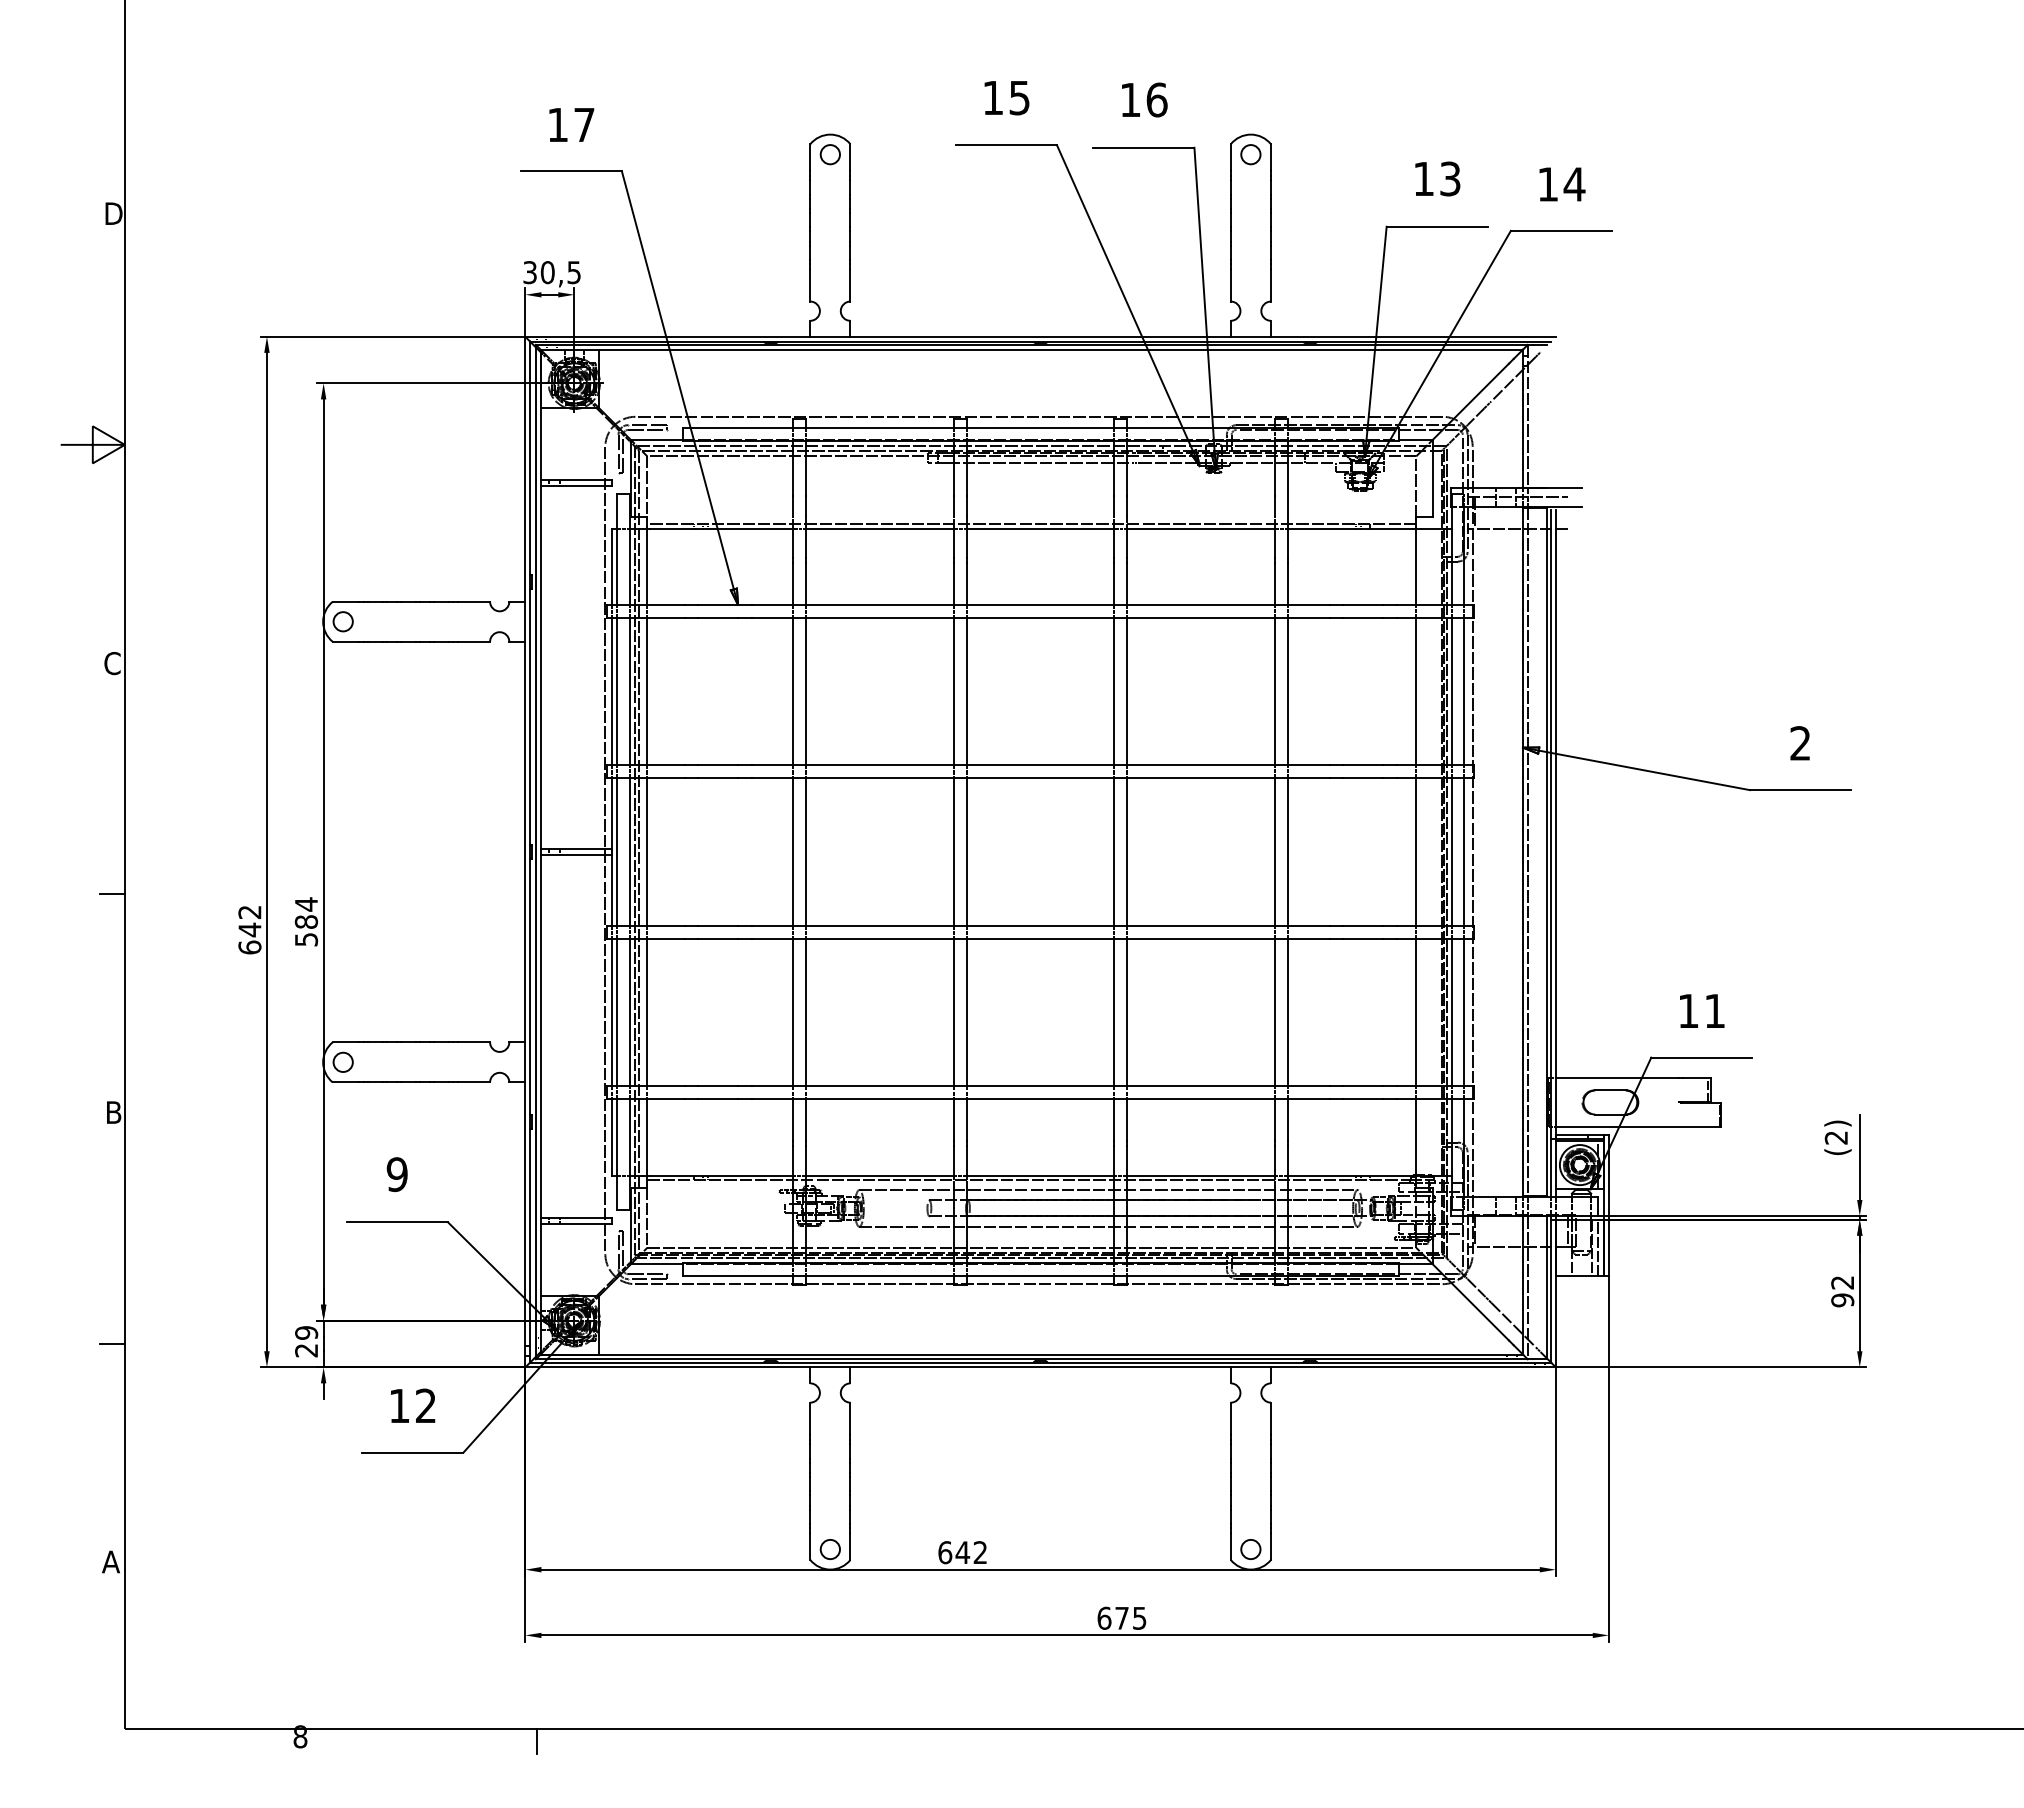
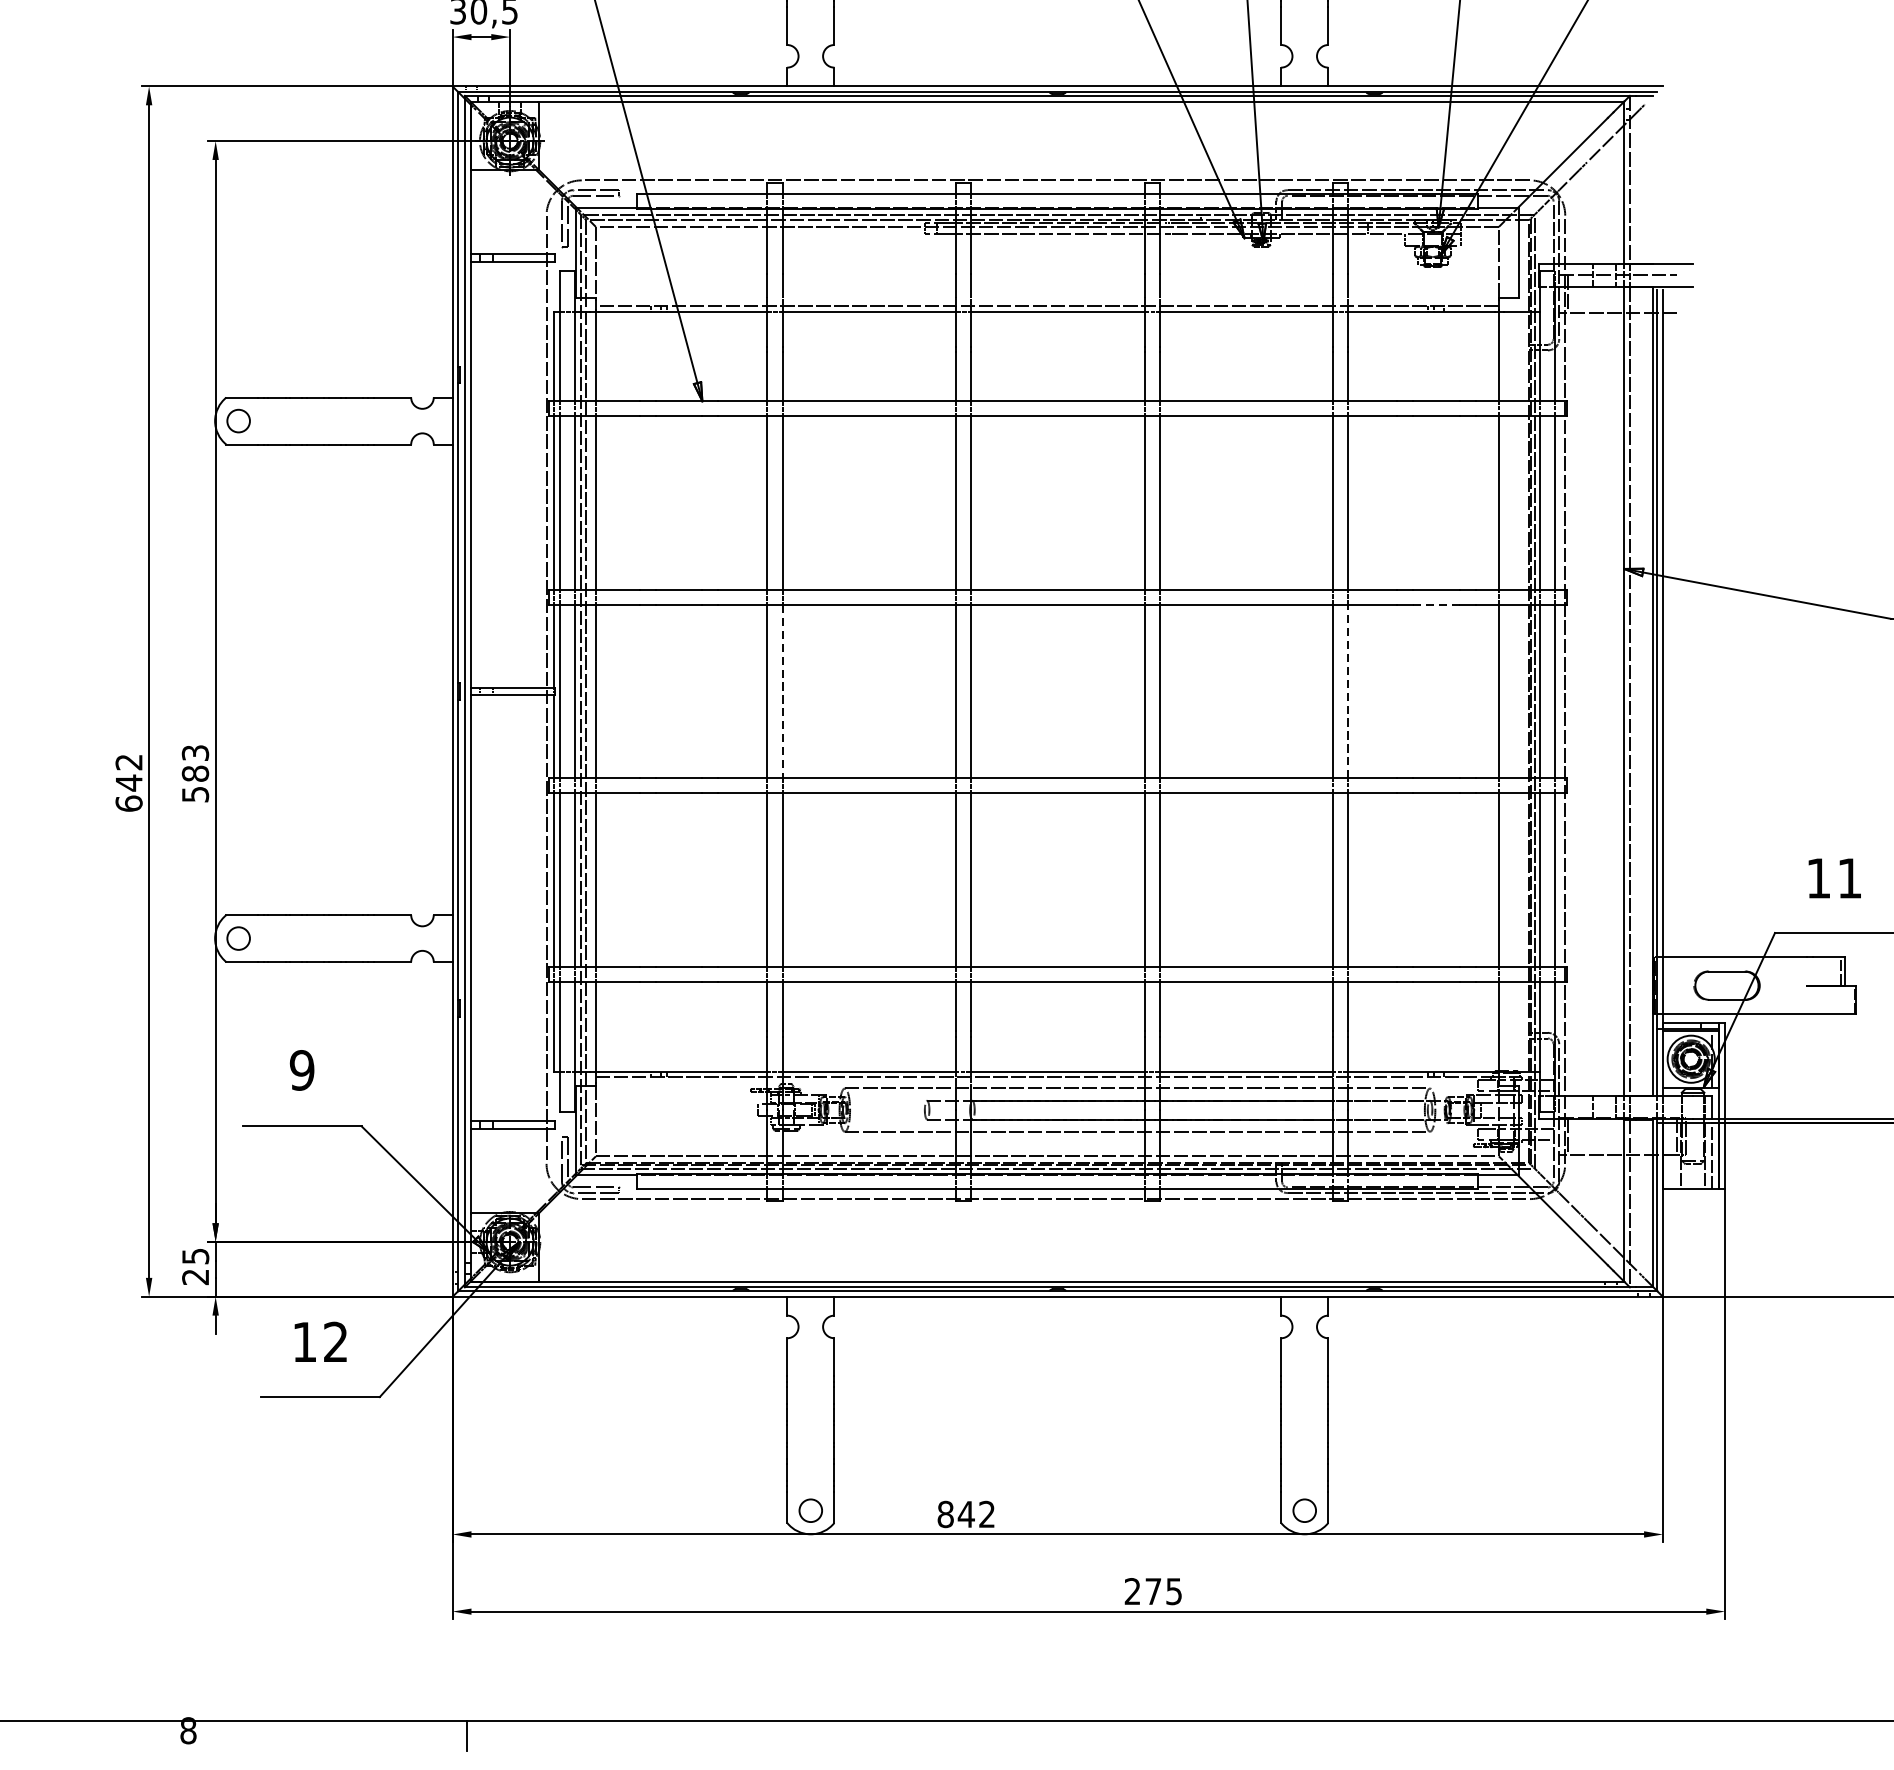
line: (1363, 778) -> (1436, 605), solid -> dashed
line: (806, 852) -> (782, 692), solid -> dashed
line: (1287, 852) -> (1347, 692), solid -> dashed
text: (306, 904) -> (195, 753), 584 -> 583
text: (306, 1332) -> (195, 1255), 29 -> 25
text: (945, 1552) -> (946, 1514), 642 -> 842
text: (1104, 1617) -> (1132, 1590), 675 -> 275

